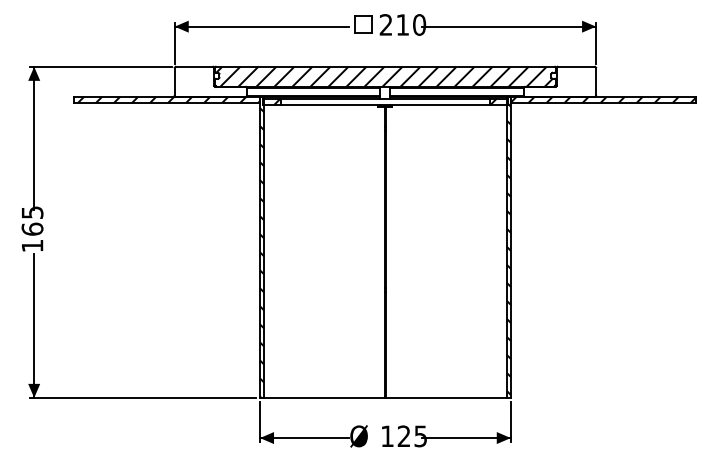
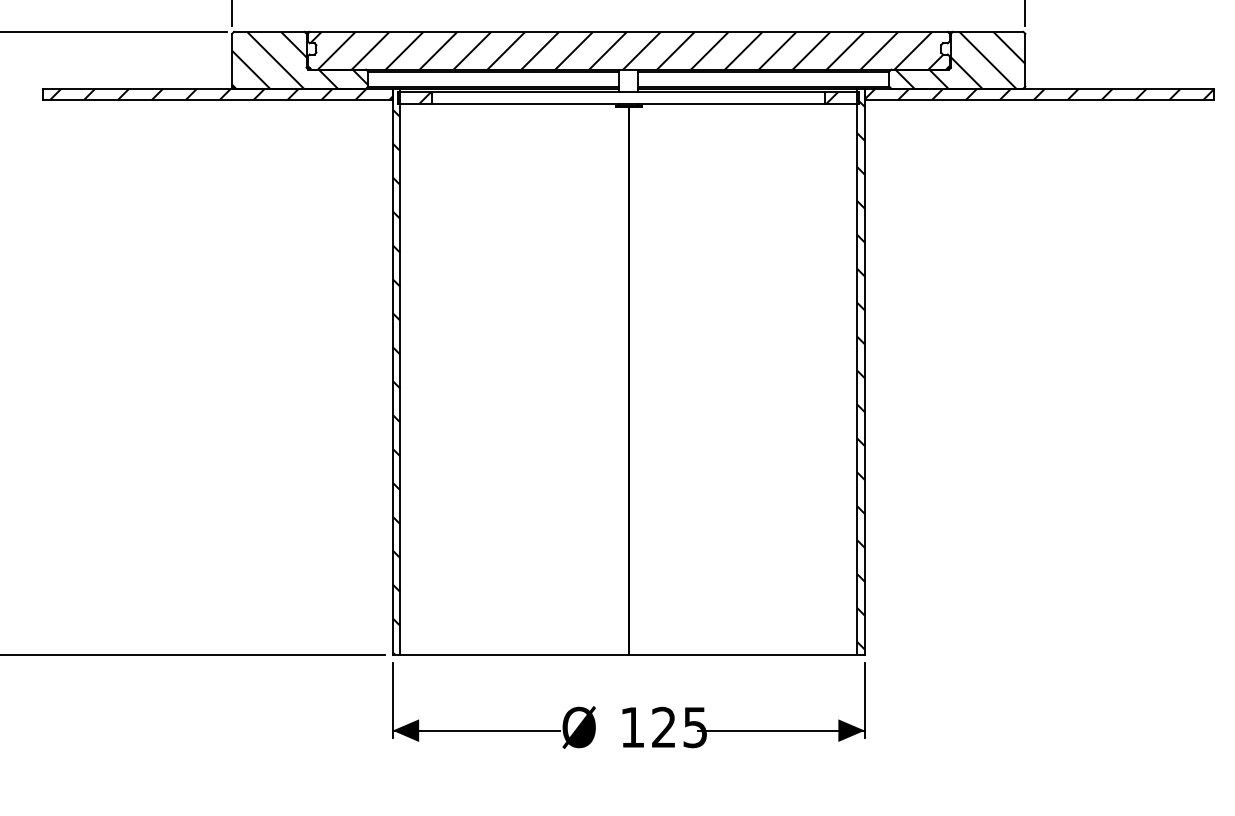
hatch: (210, 81) -> (299, 59), added
hatch: (561, 81) -> (960, 59), added

